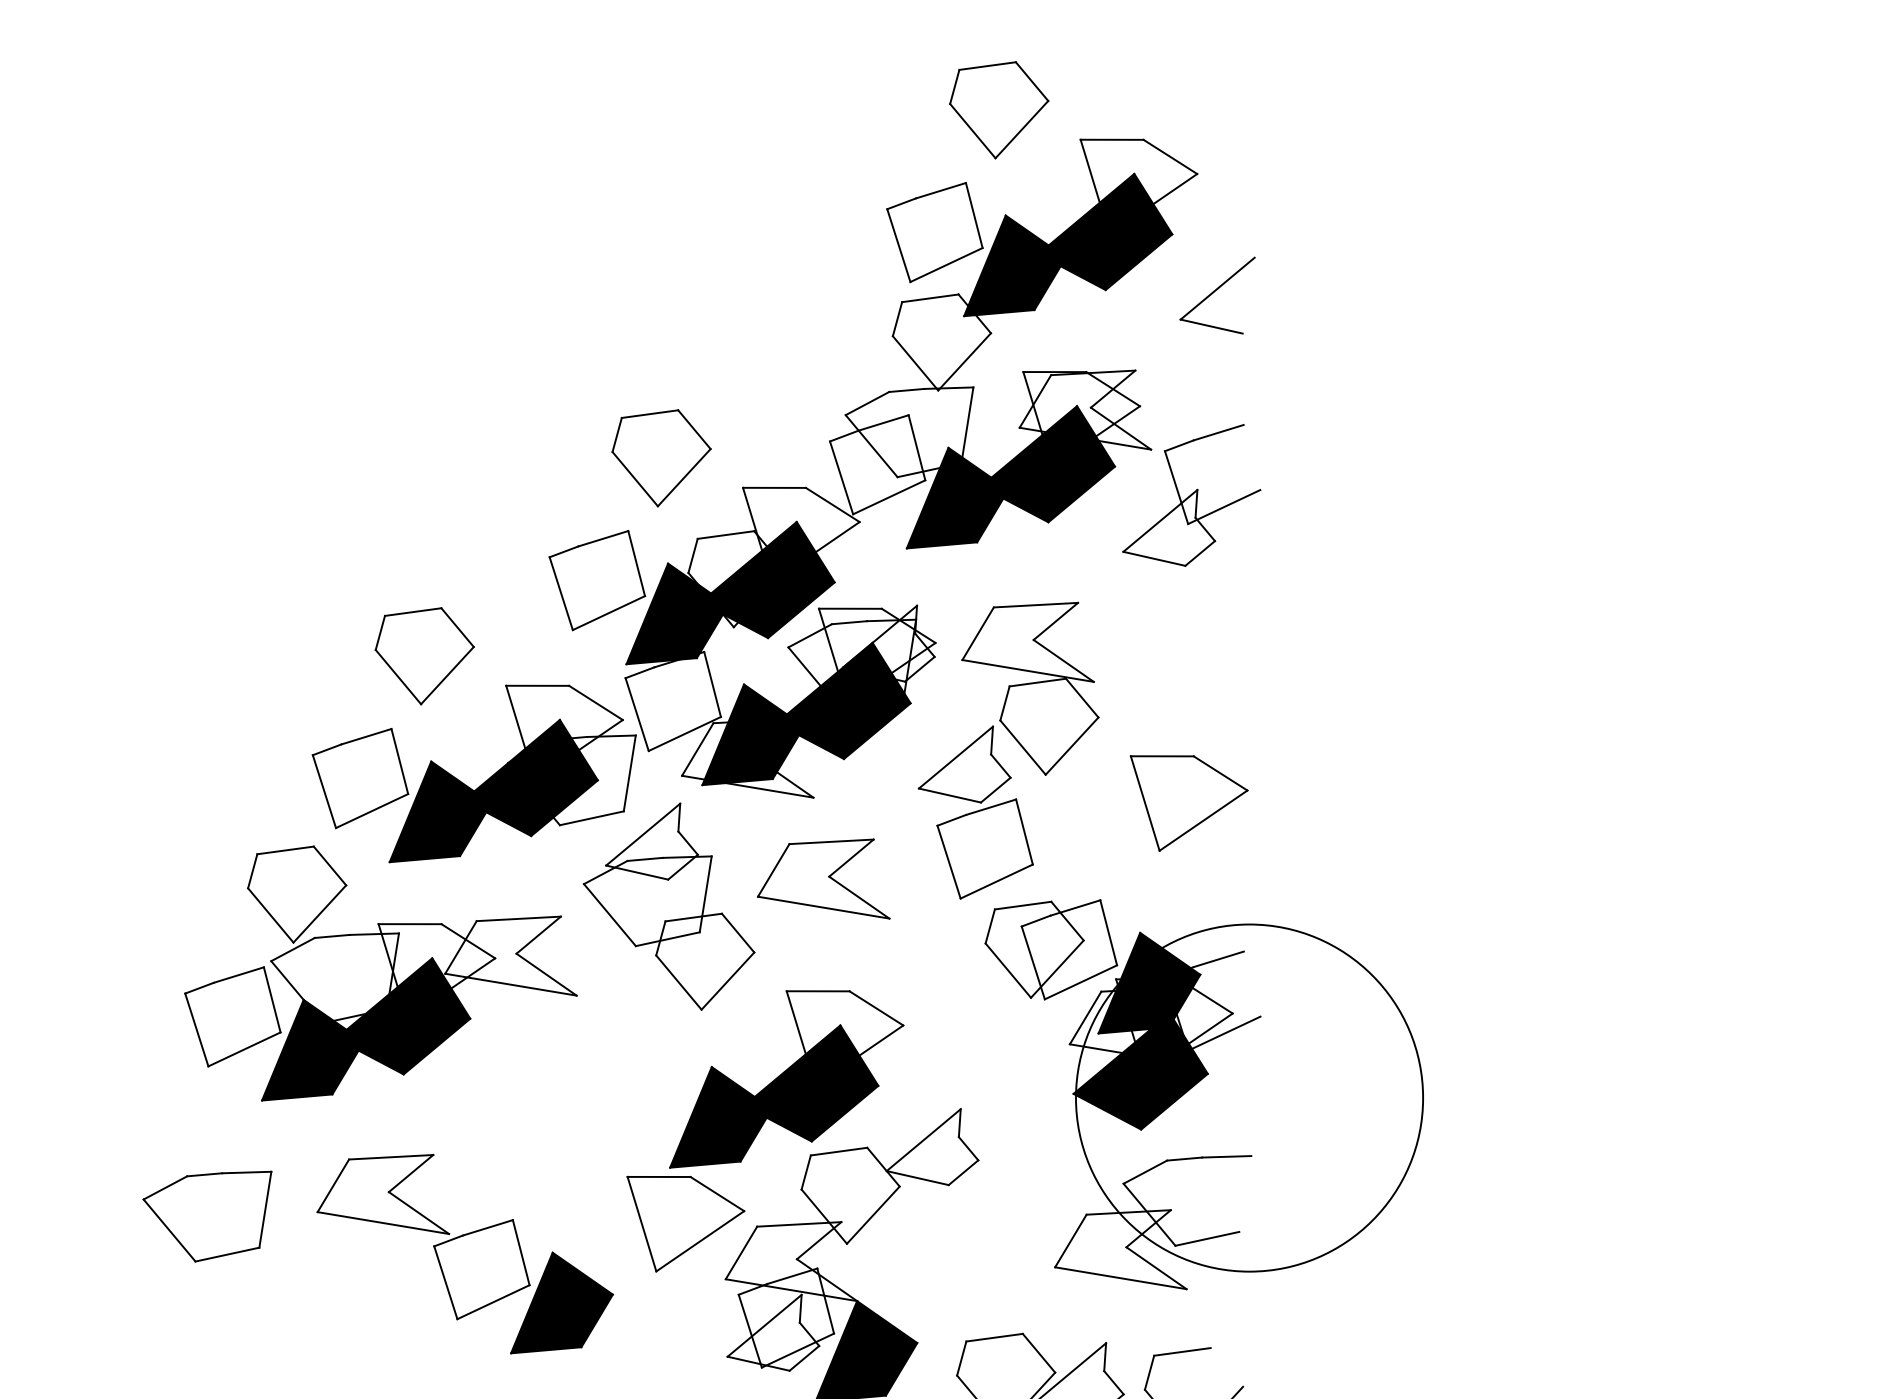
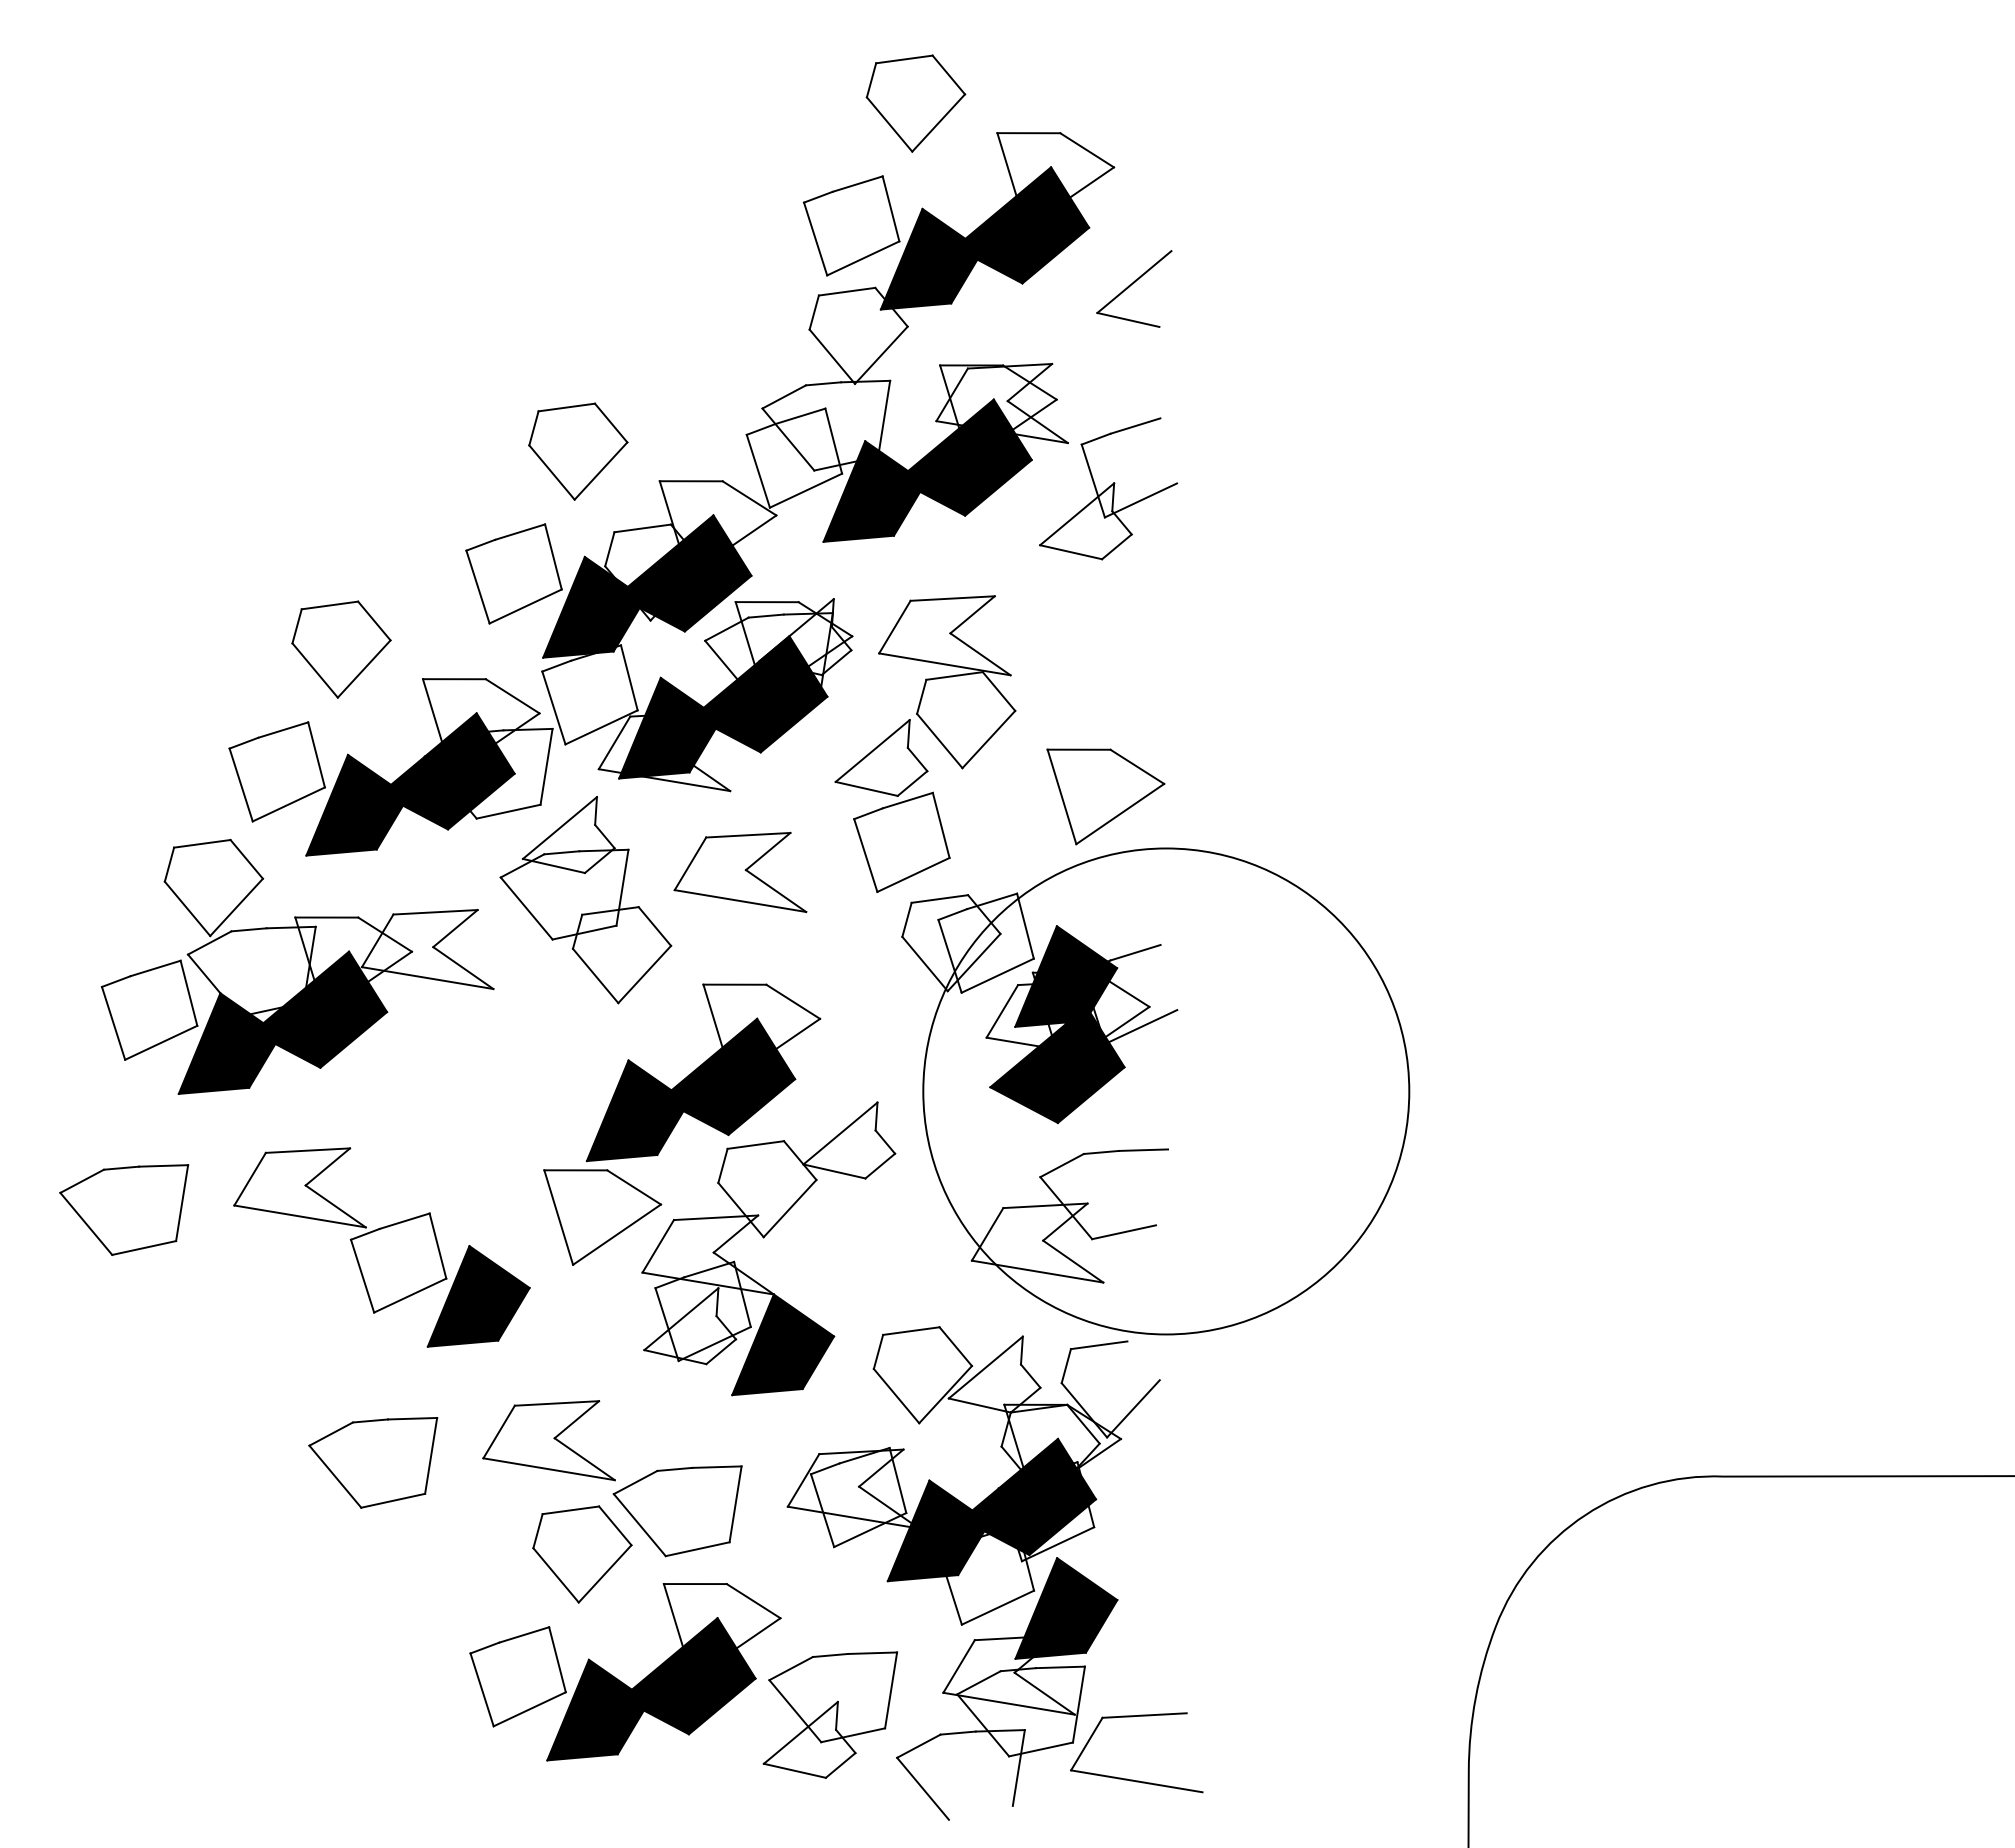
circle: (1248, 1098) -> (1165, 1091), size x1.4

